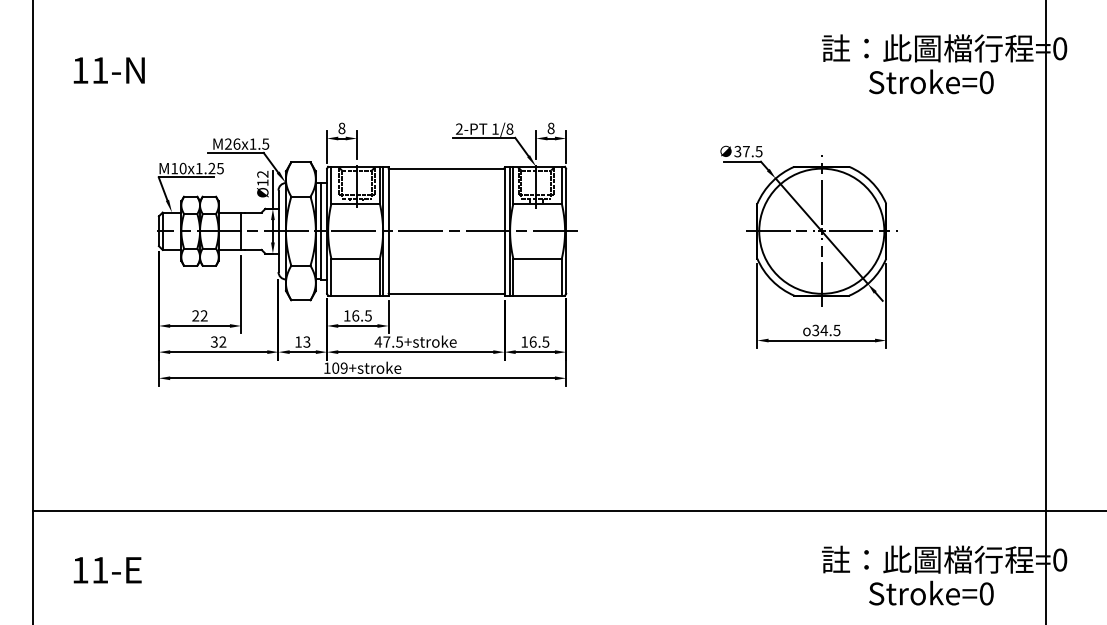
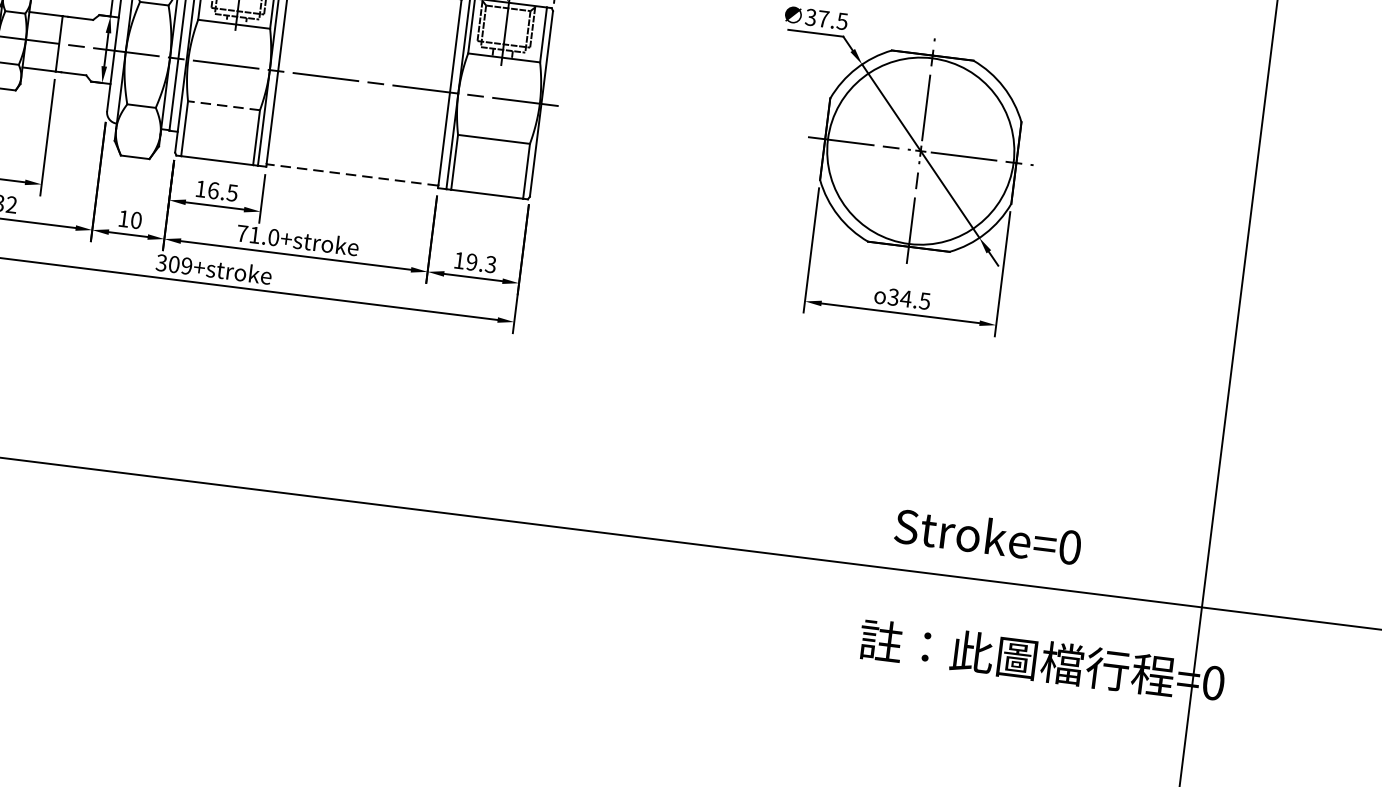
line: (355, 258) -> (223, 105), solid -> dashed
line: (446, 294) -> (352, 175), solid -> dashed
text: (306, 341) -> (135, 219), 13 -> 10
text: (388, 341) -> (257, 234), 47.5+stroke -> 71.0+stroke
text: (539, 341) -> (481, 262), 16.5 -> 19.3
text: (326, 367) -> (160, 261), 109+stroke -> 309+stroke
text: (931, 592) -> (988, 535), moved

